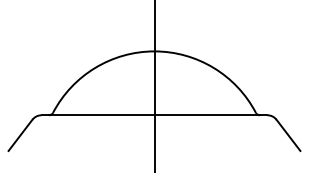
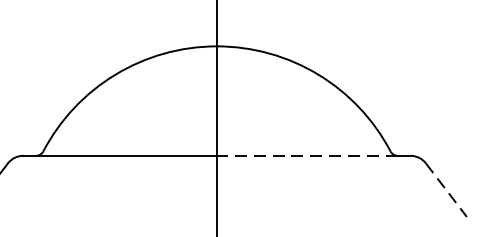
line: (207, 115) -> (307, 156), solid -> dashed
line: (288, 135) -> (446, 190), solid -> dashed

